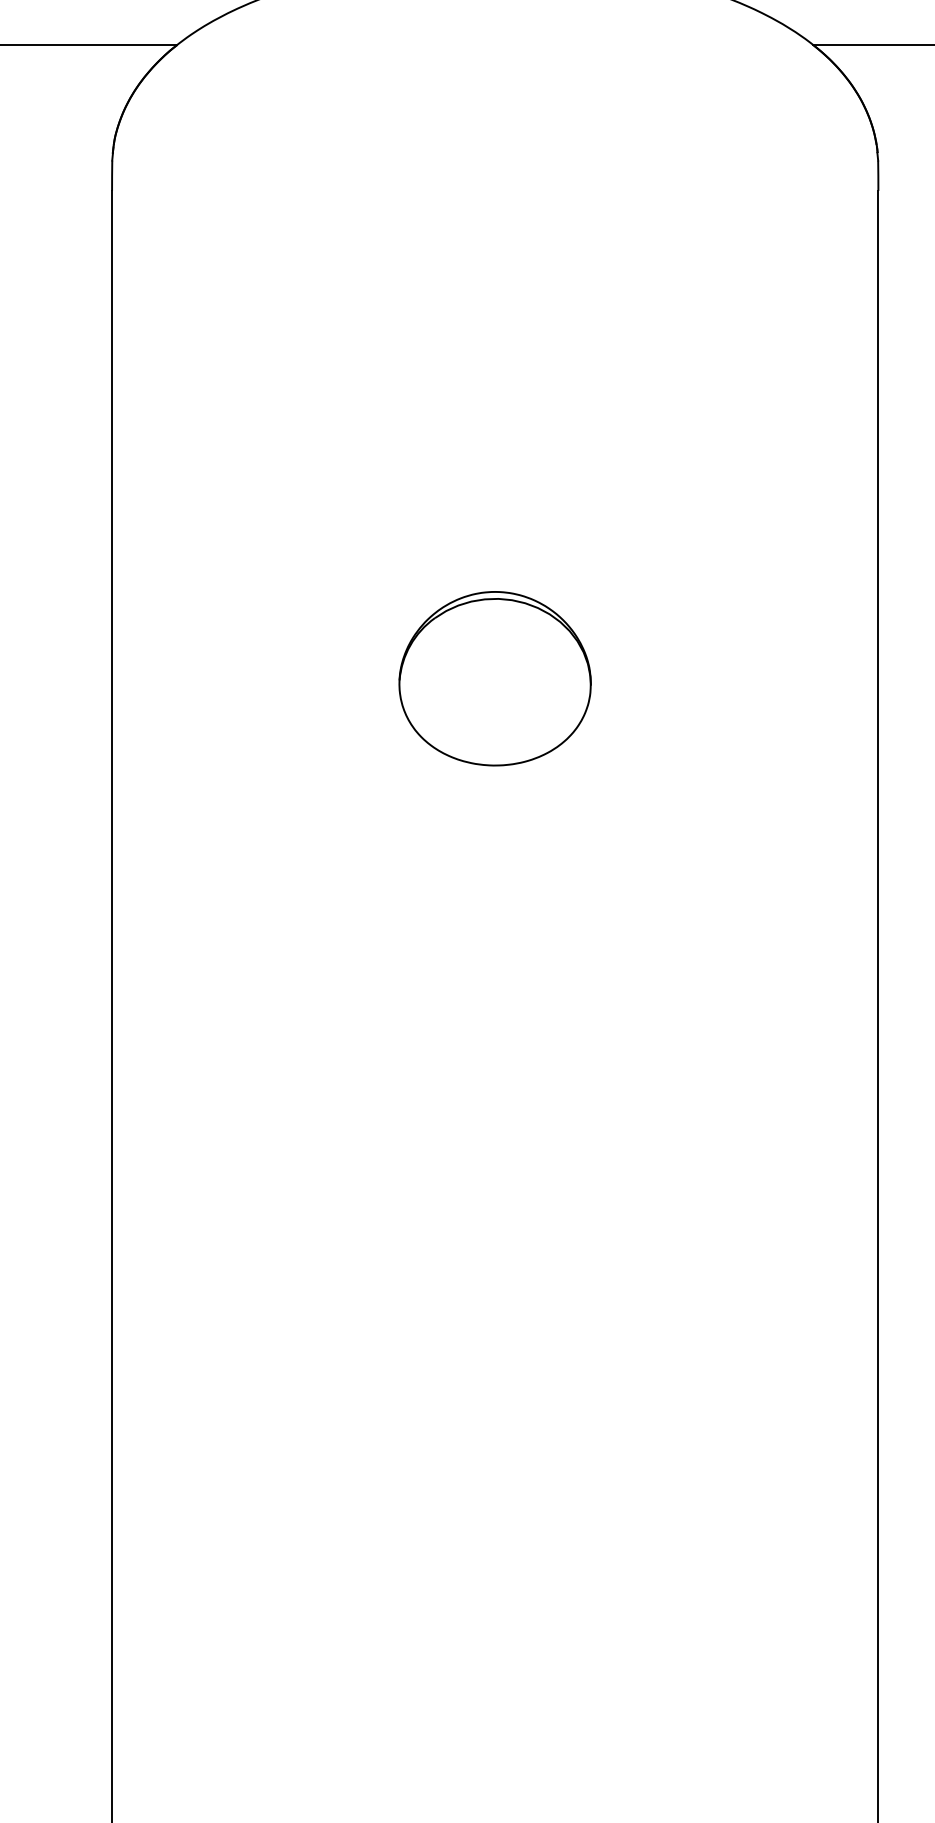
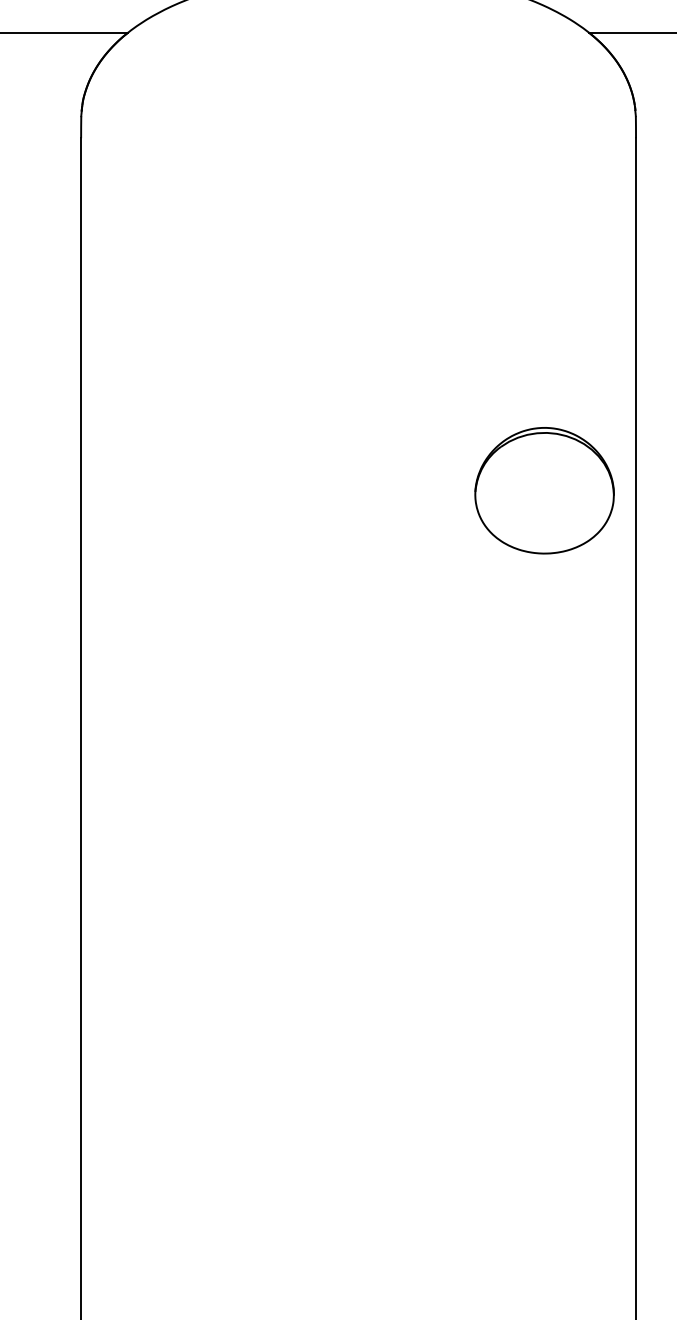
part: (494, 678) -> (544, 490), moved

